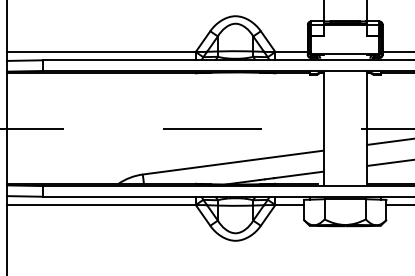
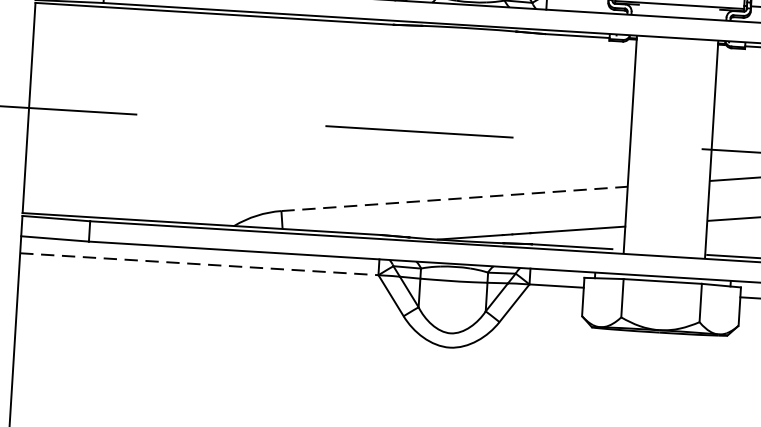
line: (233, 162) -> (454, 198), solid -> dashed
line: (101, 205) -> (199, 265), solid -> dashed

